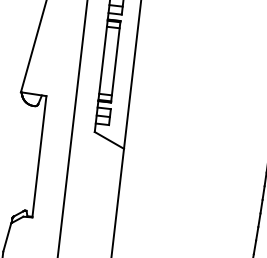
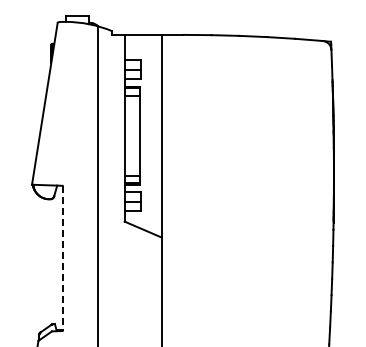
line: (39, 156) -> (62, 258), solid -> dashed

